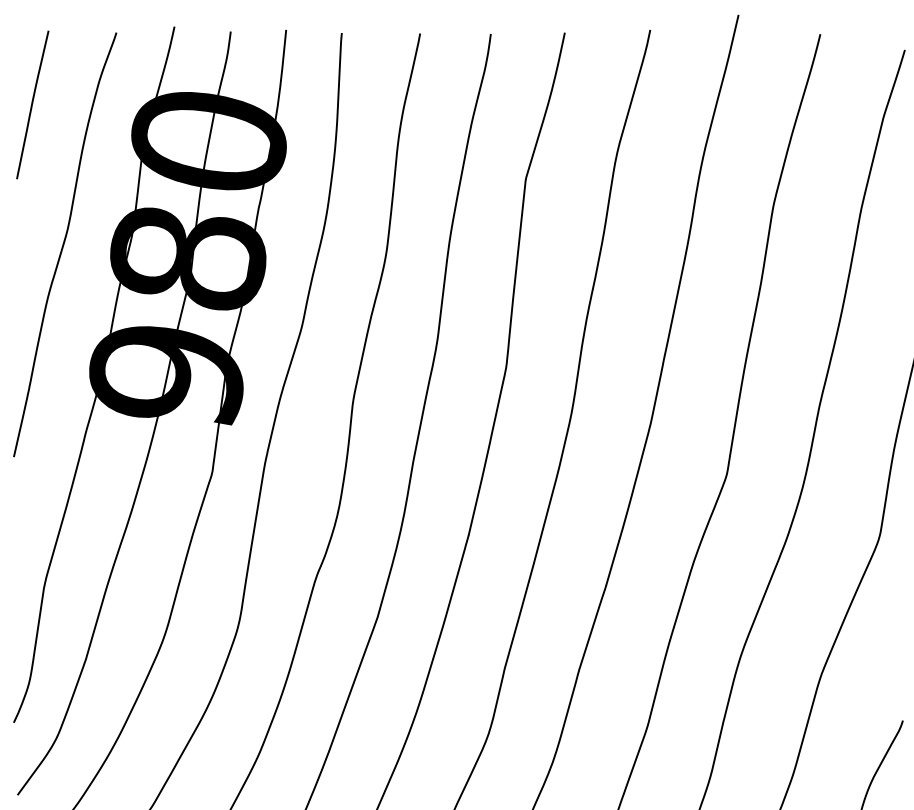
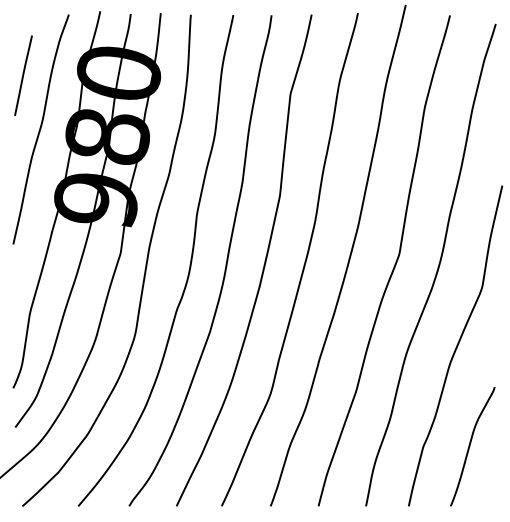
line: (32, 104) -> (23, 75), moved

